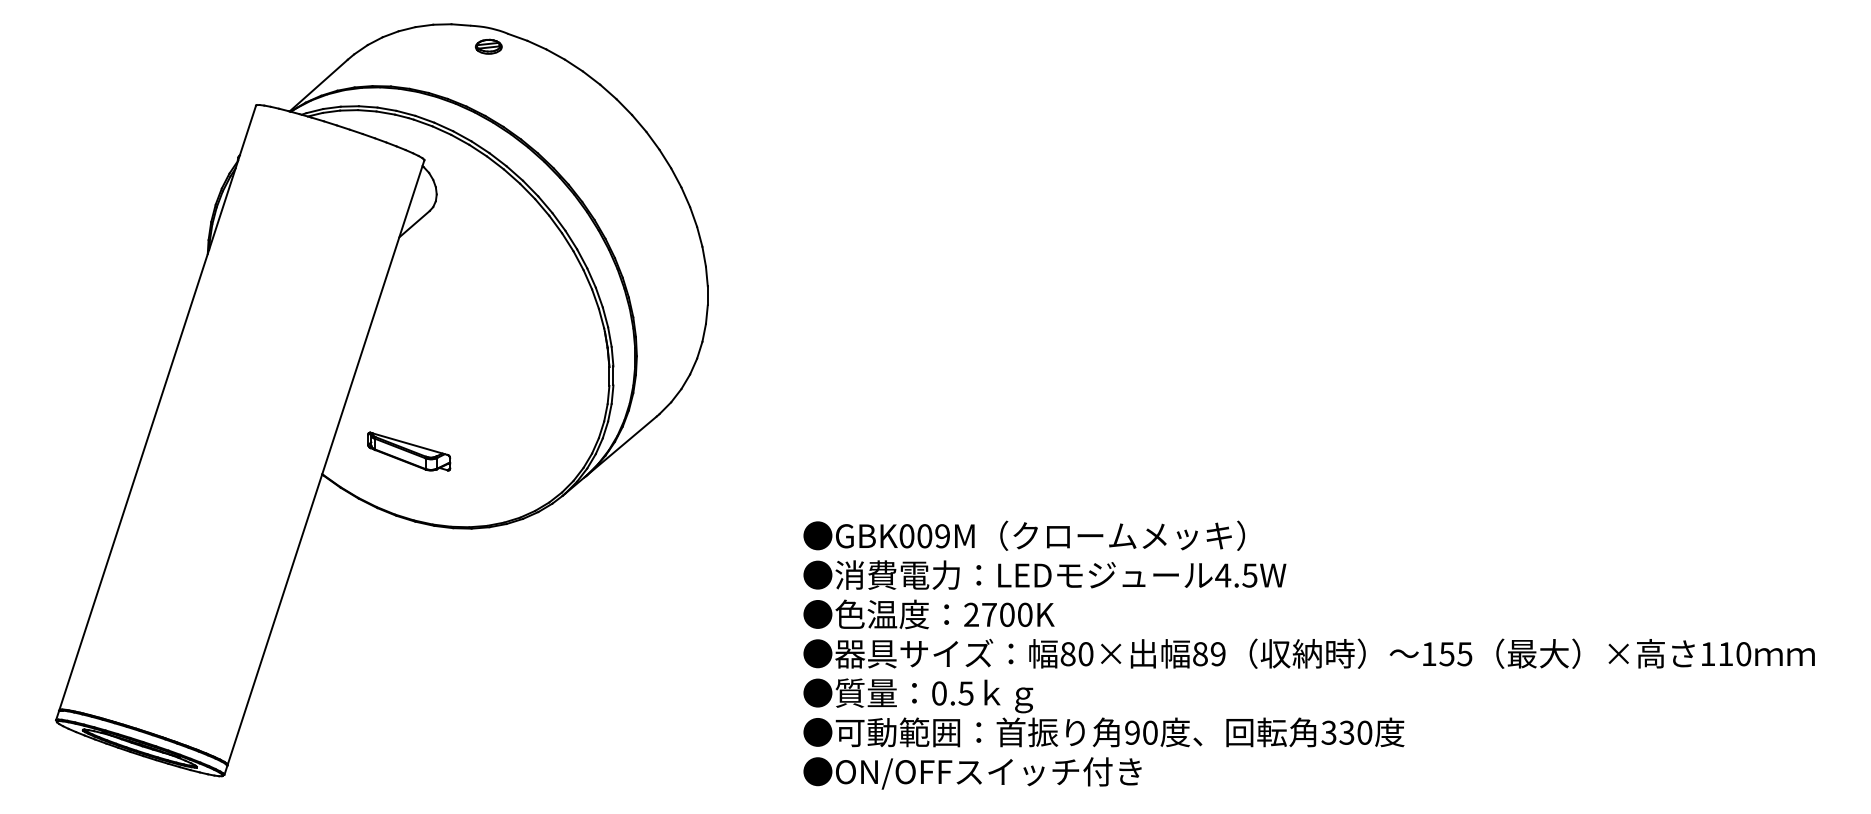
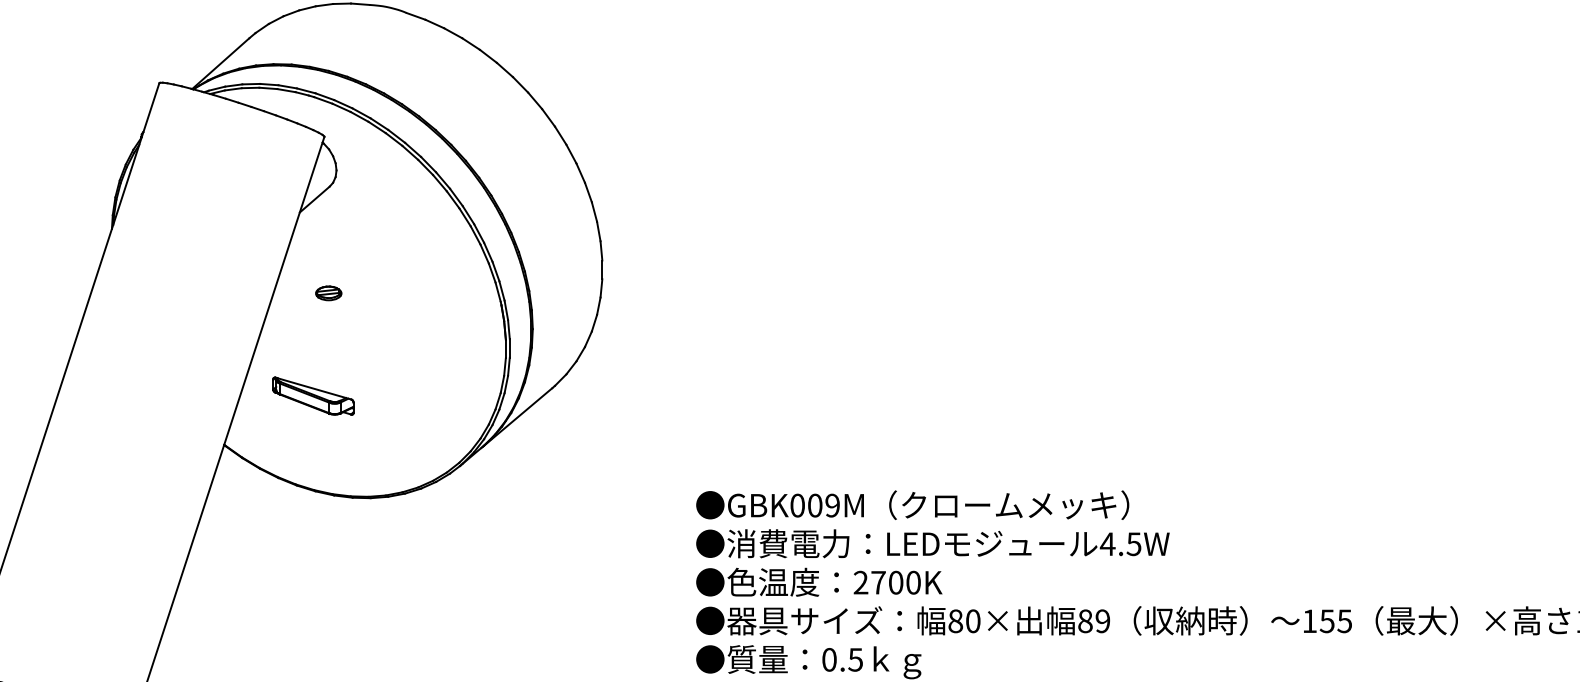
part: (488, 46) -> (328, 293), moved
part: (409, 451) -> (313, 396), moved

